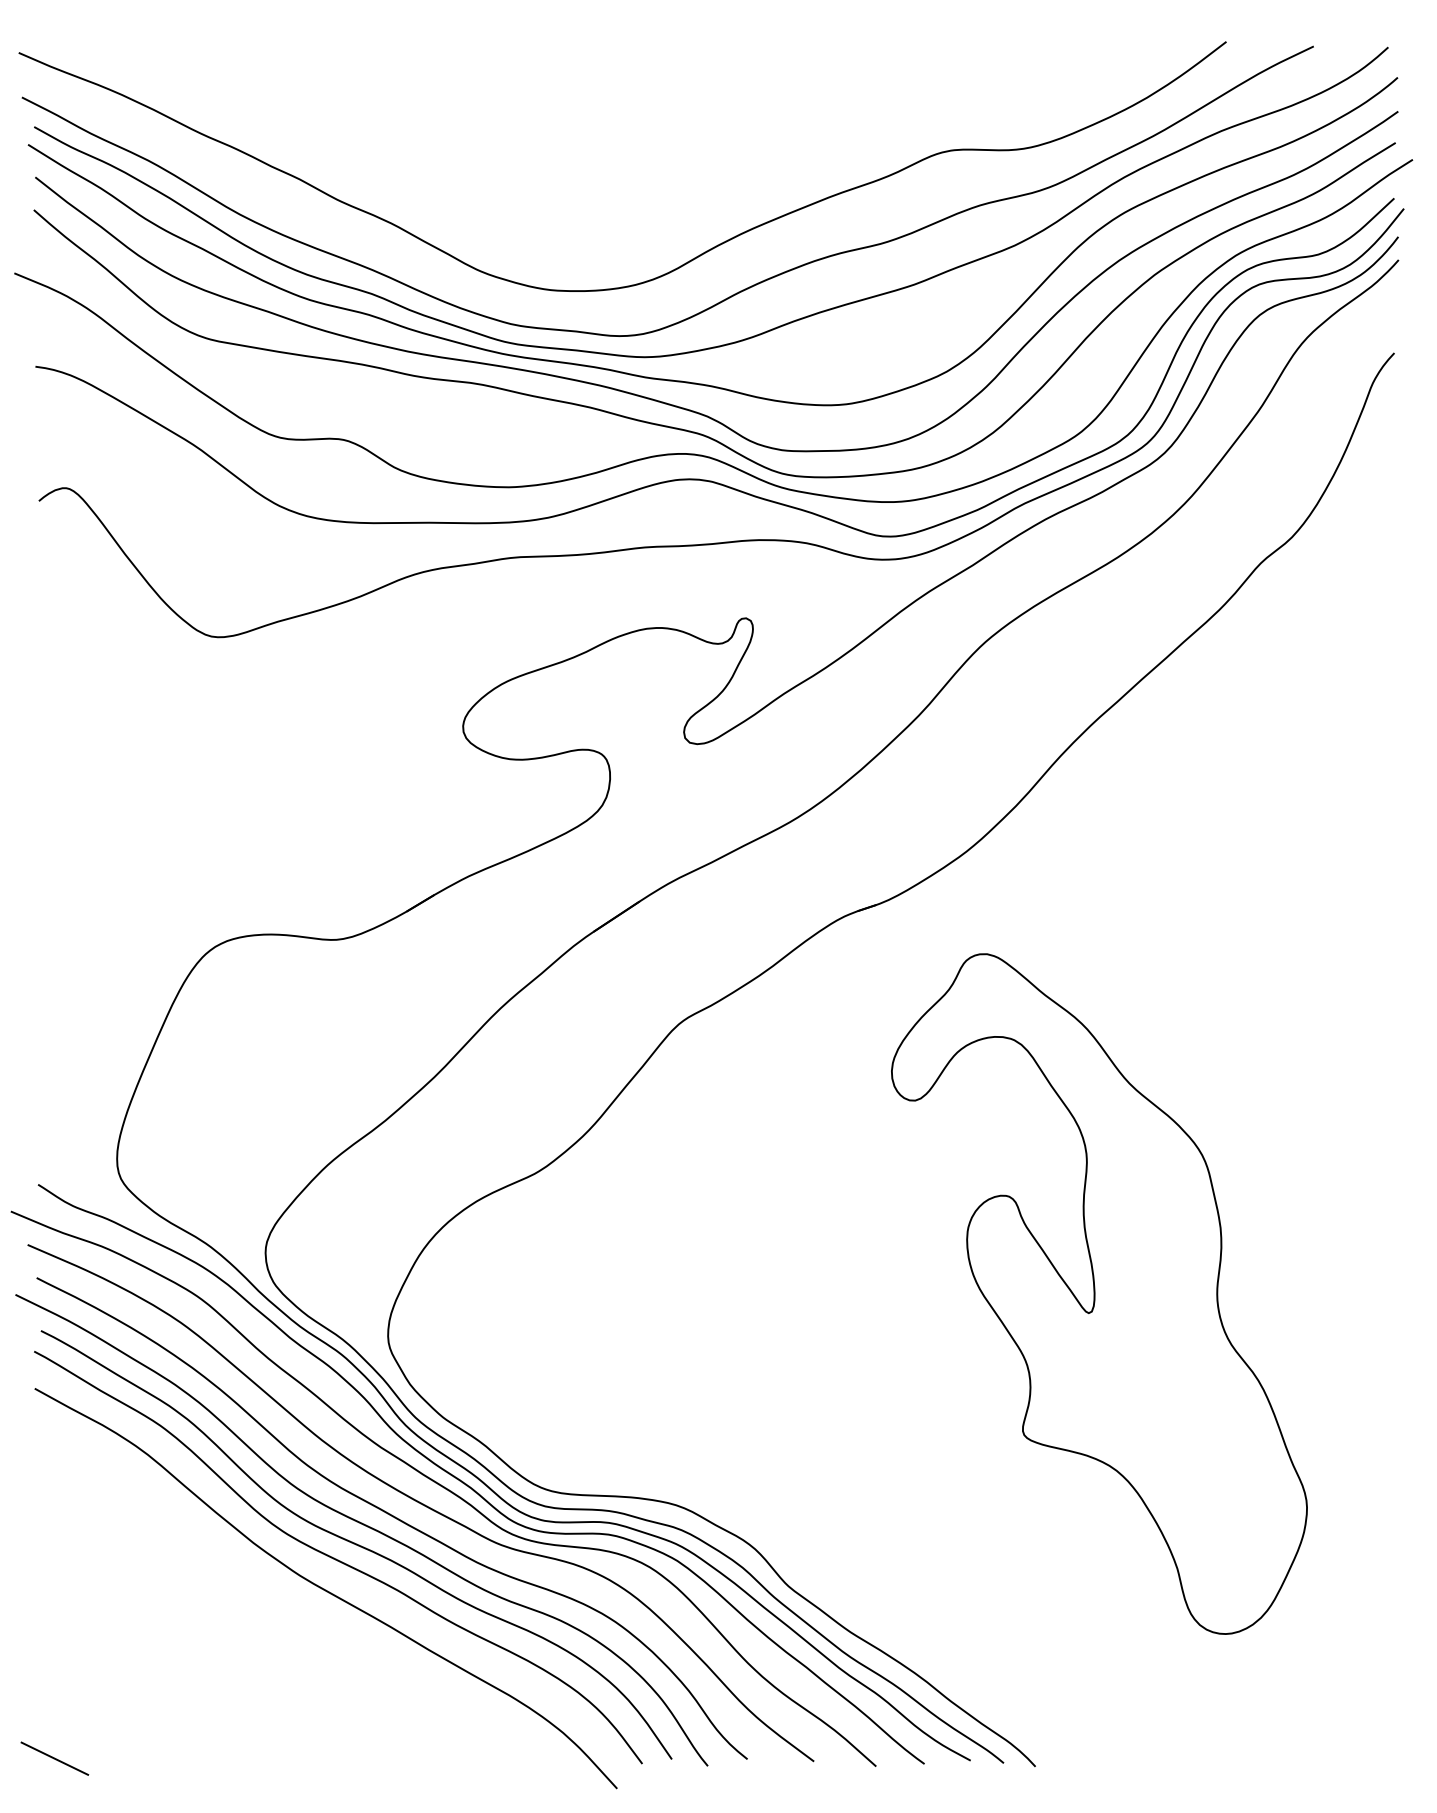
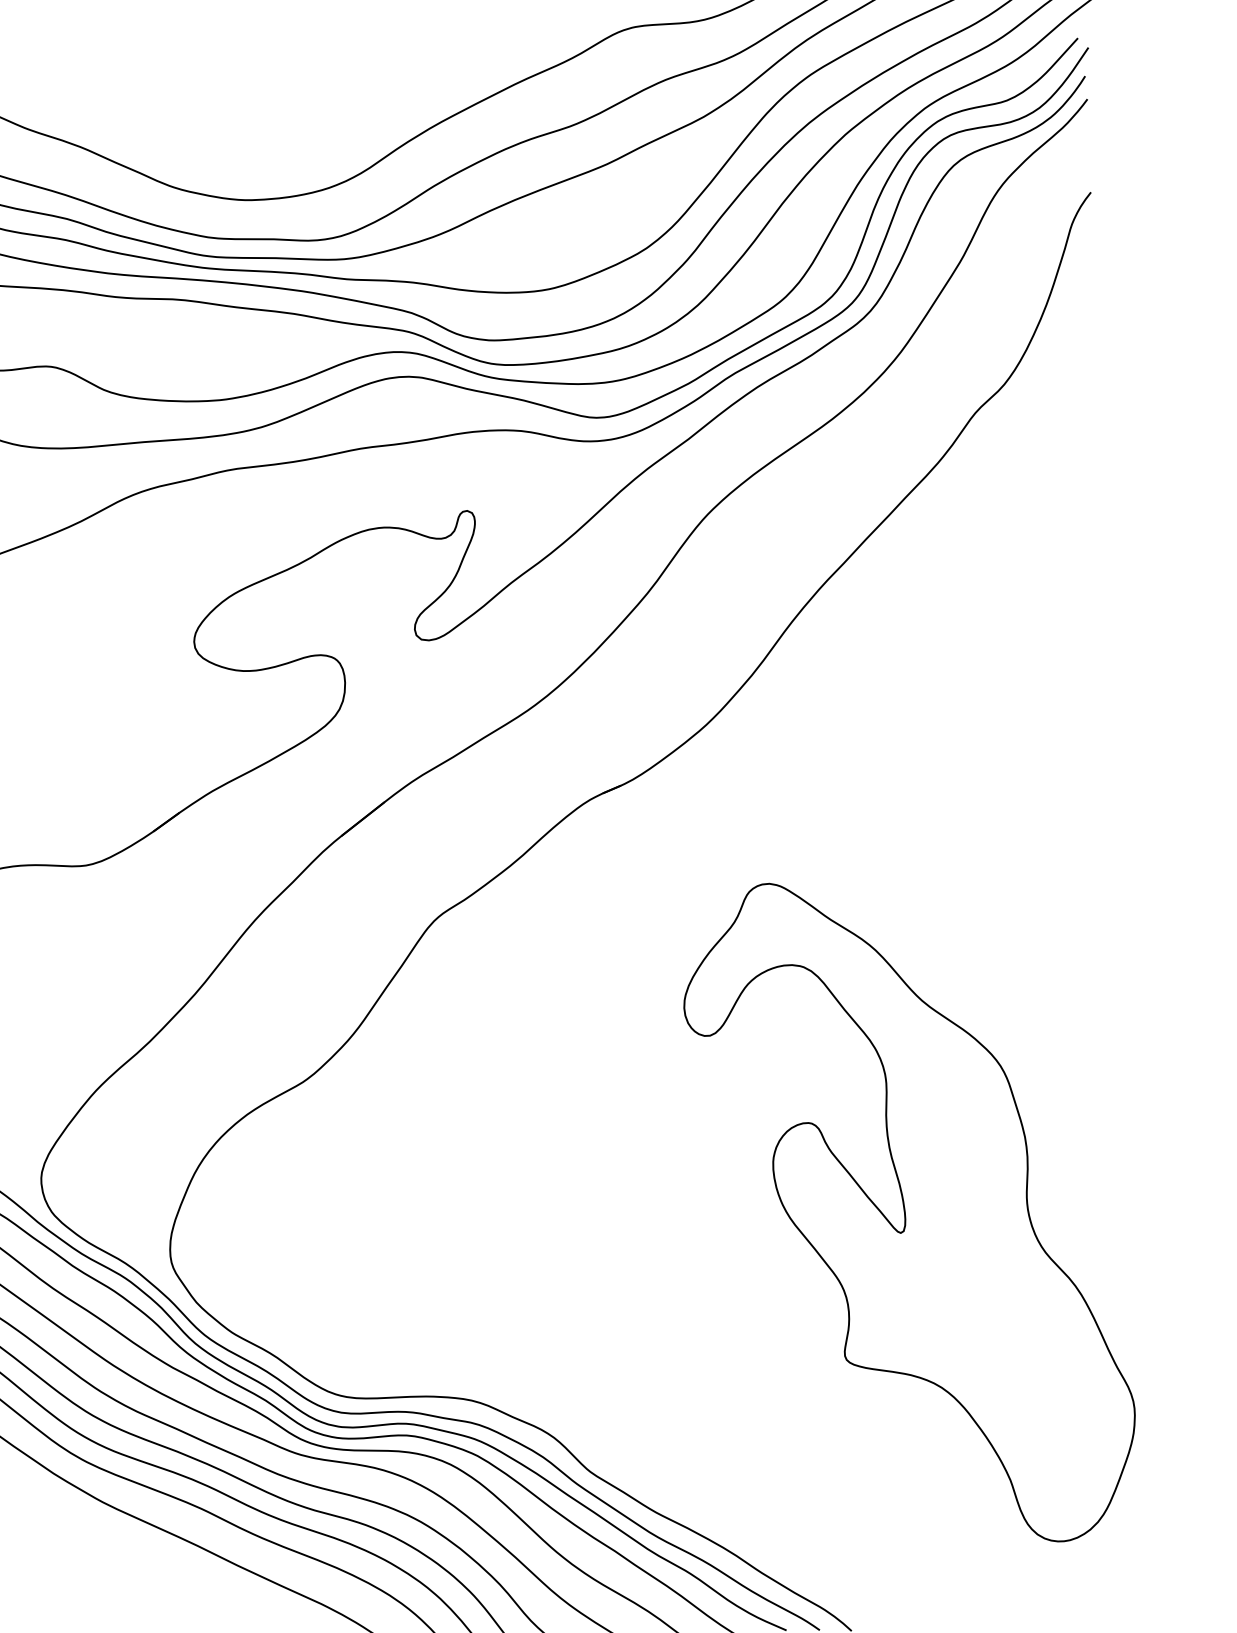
part: (1099, 1293) -> (909, 1212), moved

